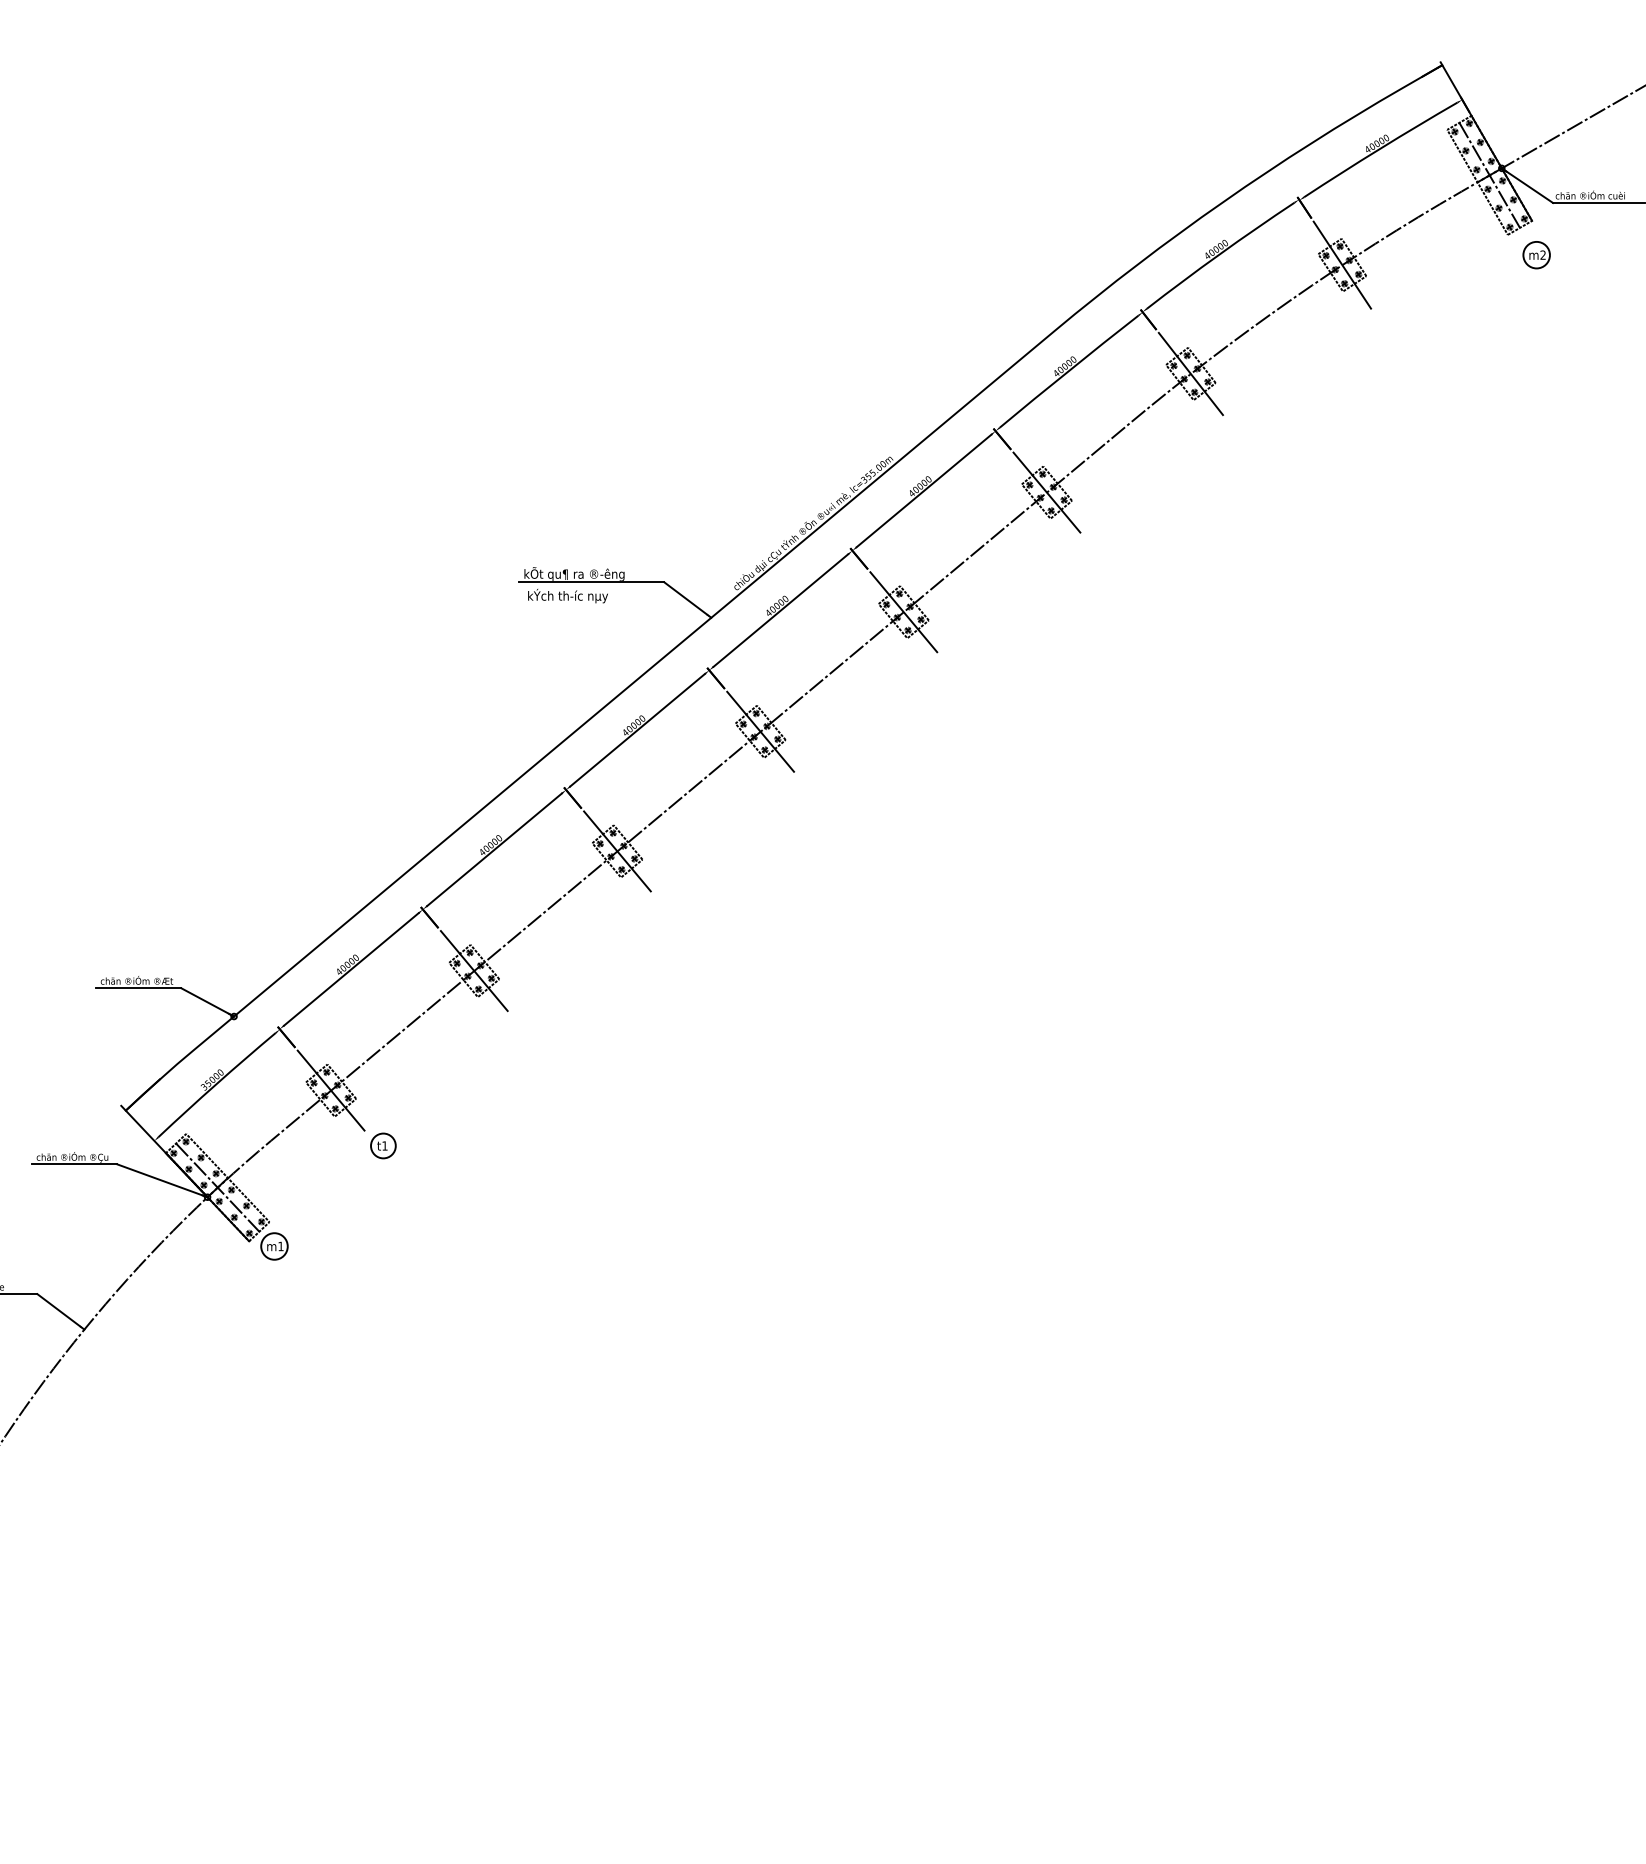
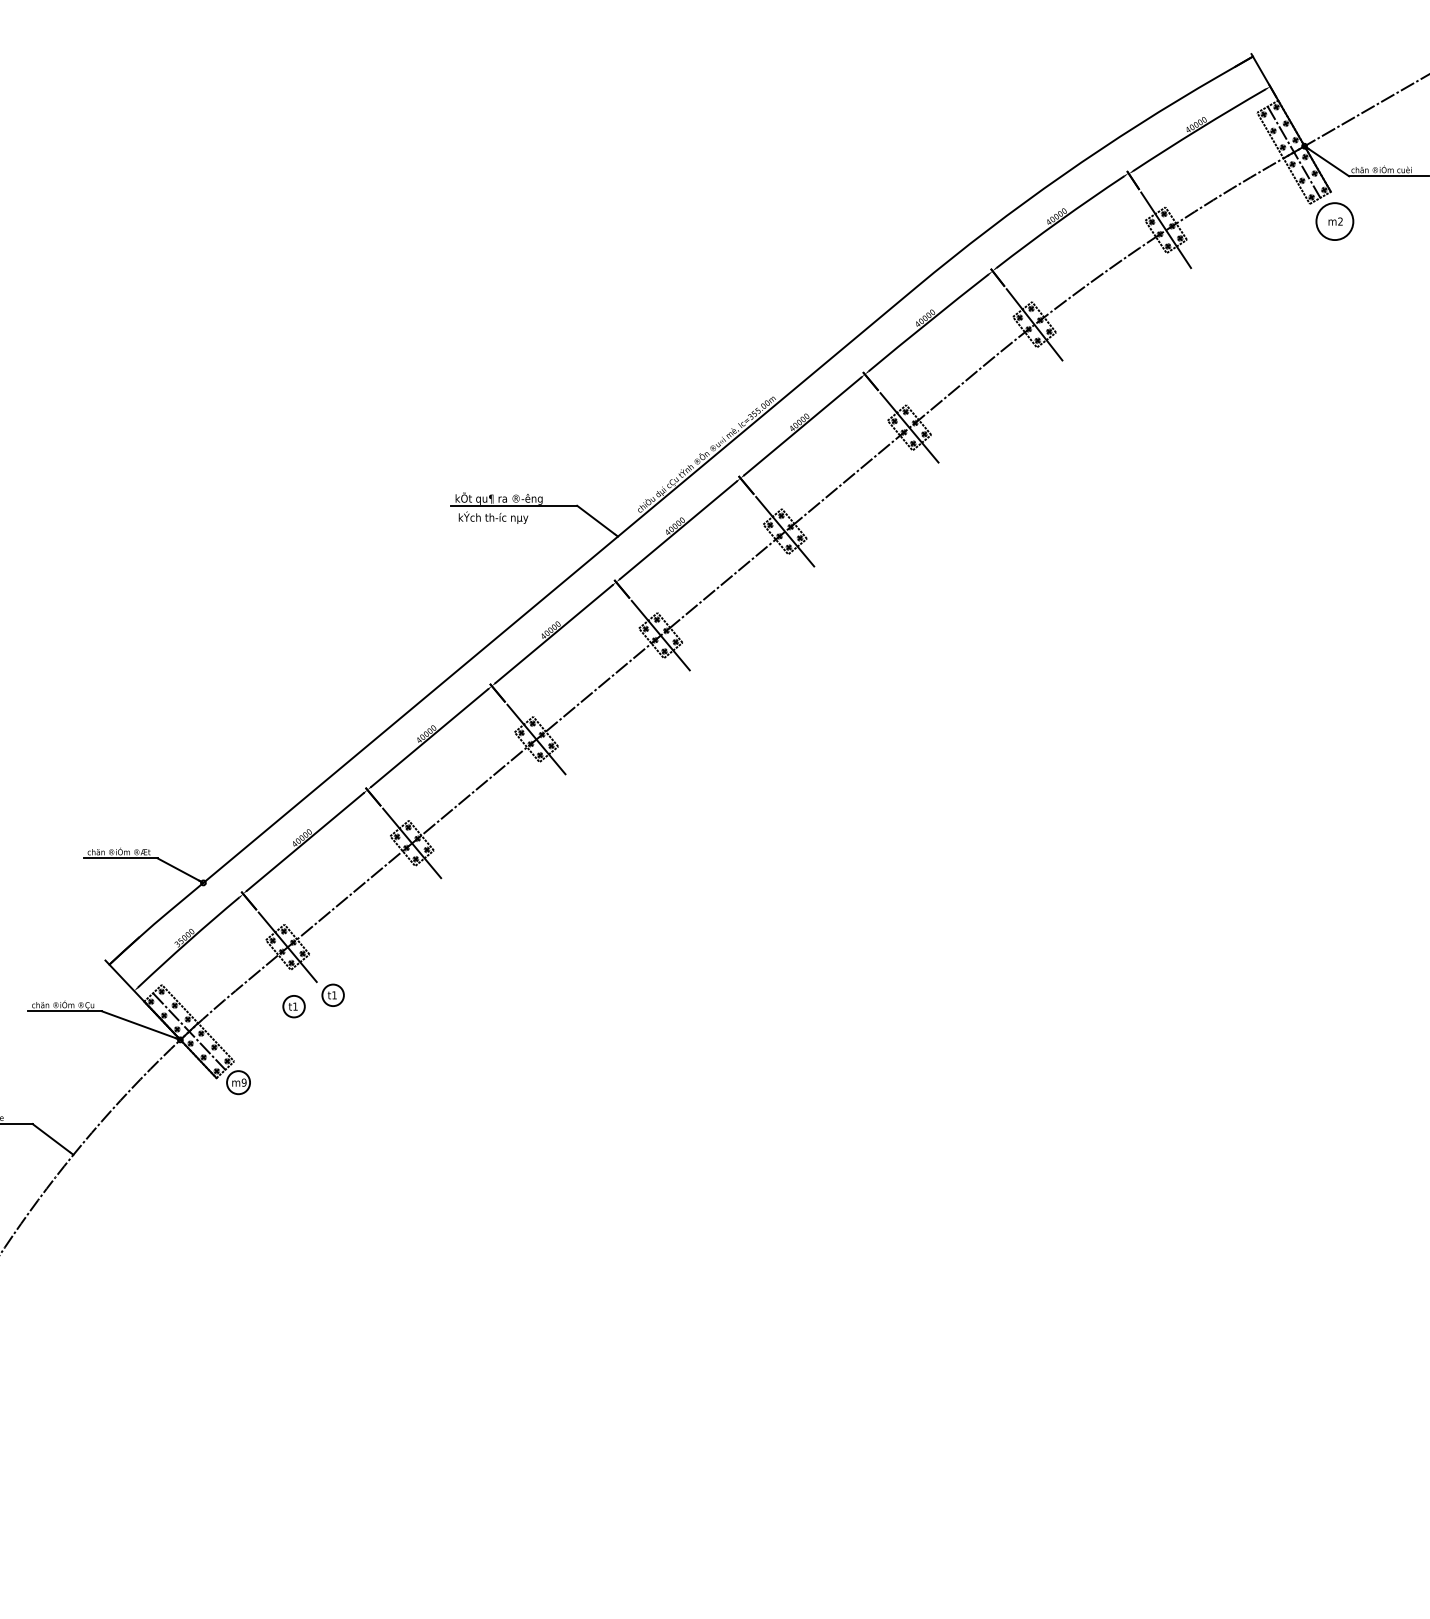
circle: (1536, 254) -> (1334, 221), size x1.6
part: (338, 1158) -> (294, 1006), added
text: (280, 1246) -> (243, 1082), m1 -> m9

